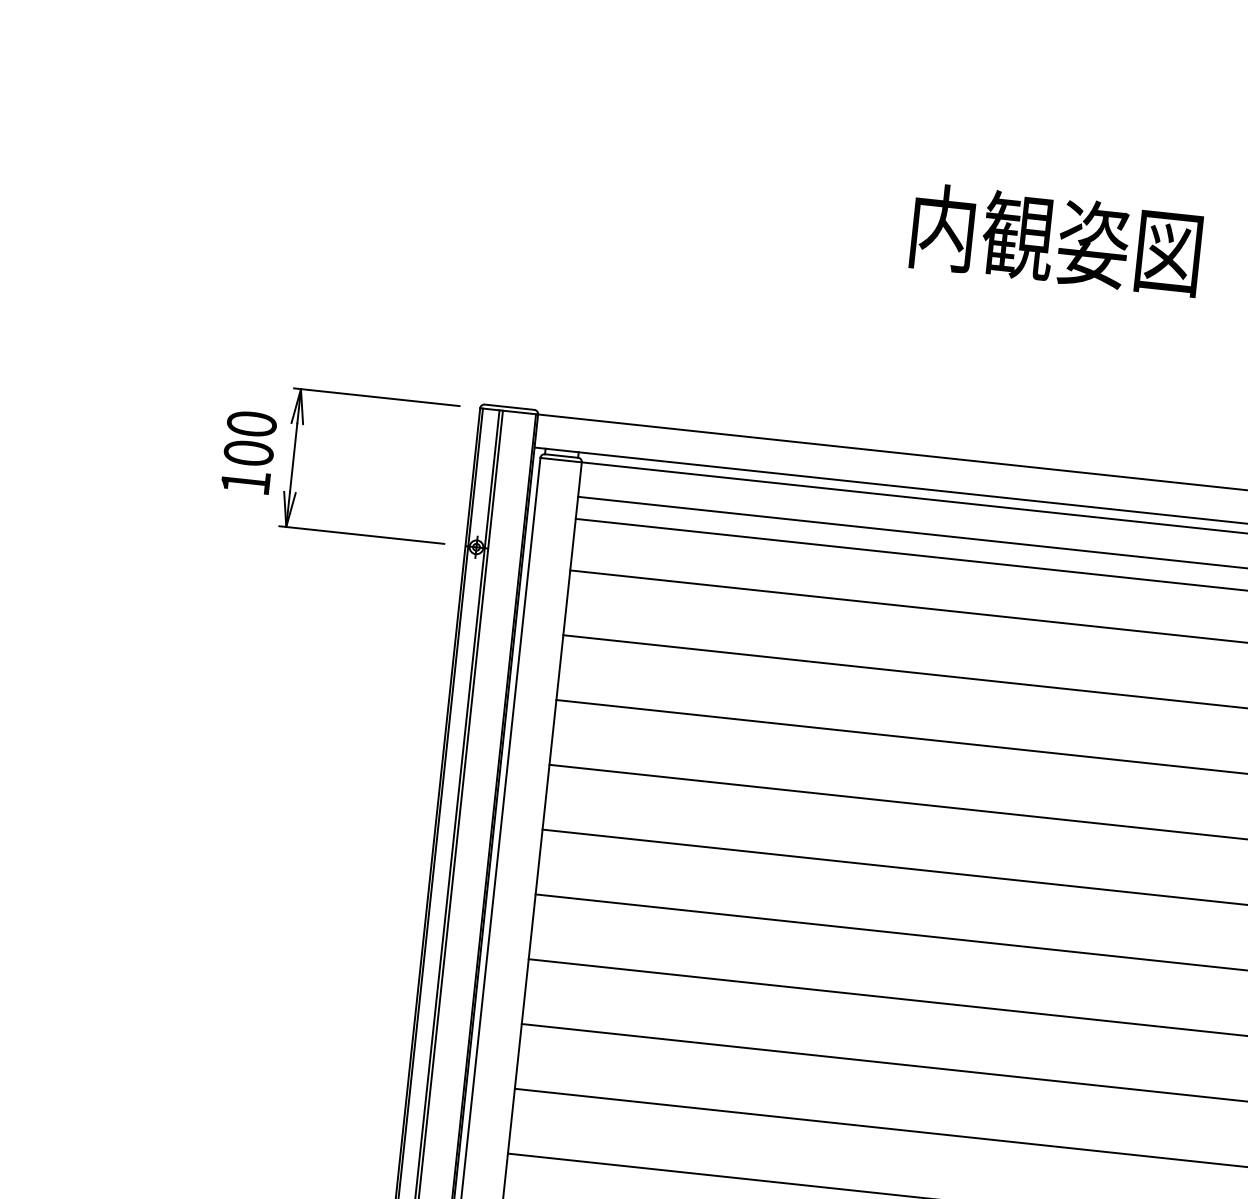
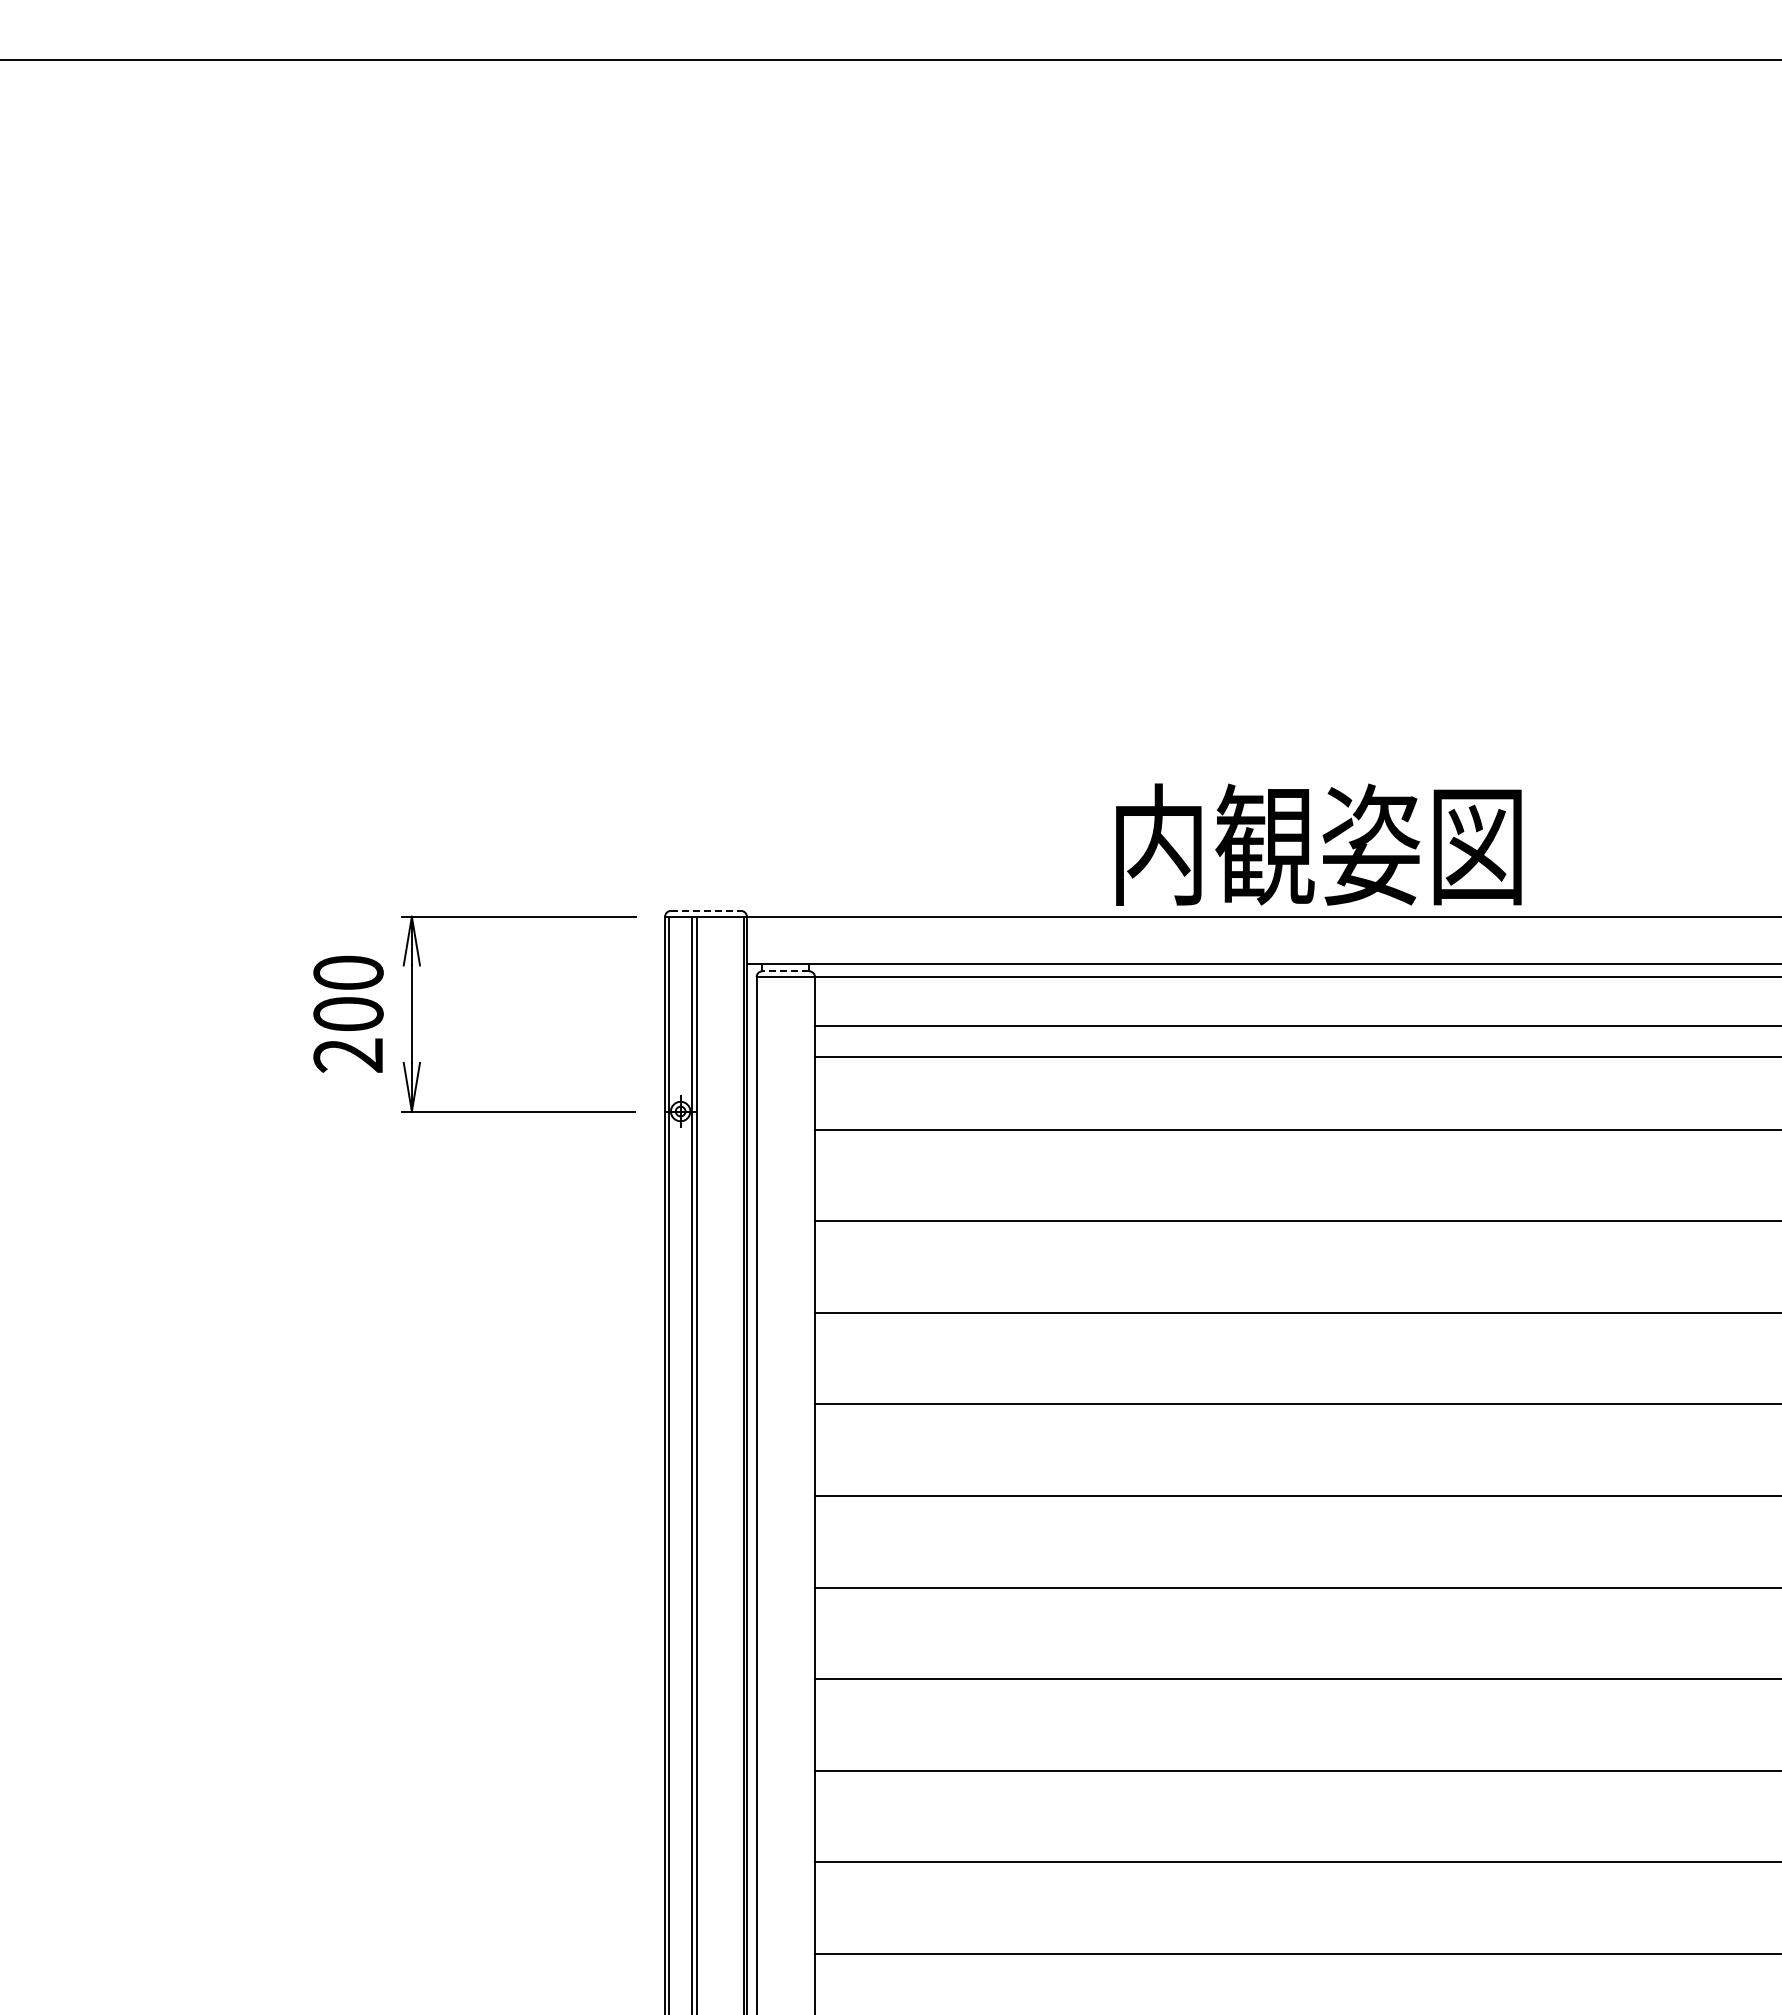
text: (1056, 239) -> (1318, 844), moved
line: (510, 406) -> (706, 910), solid -> dashed
line: (561, 456) -> (785, 971), solid -> dashed
text: (244, 482) -> (347, 1055), 100 -> 200

